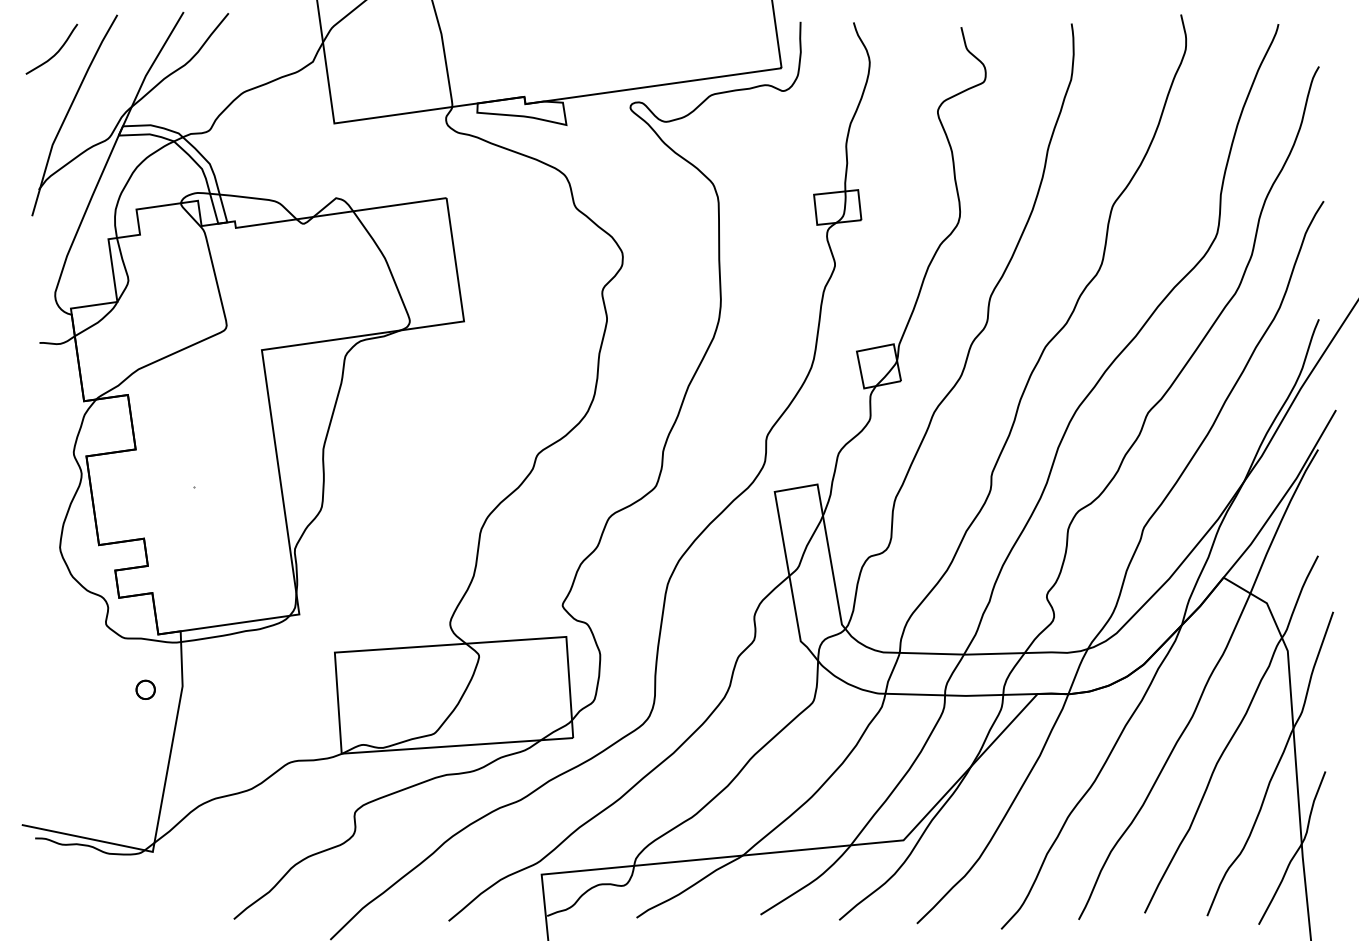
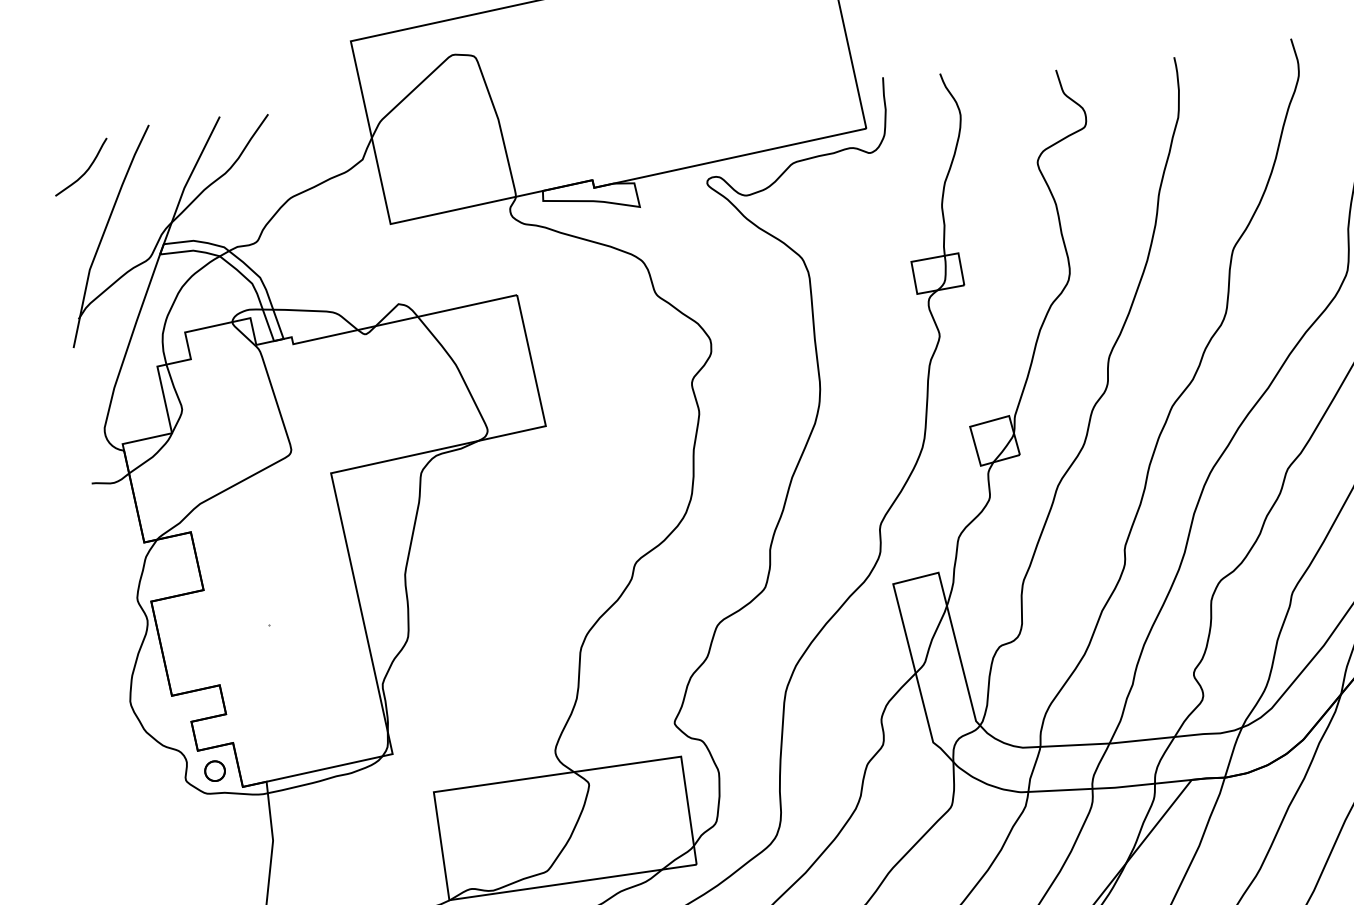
part: (145, 689) -> (214, 770), moved

